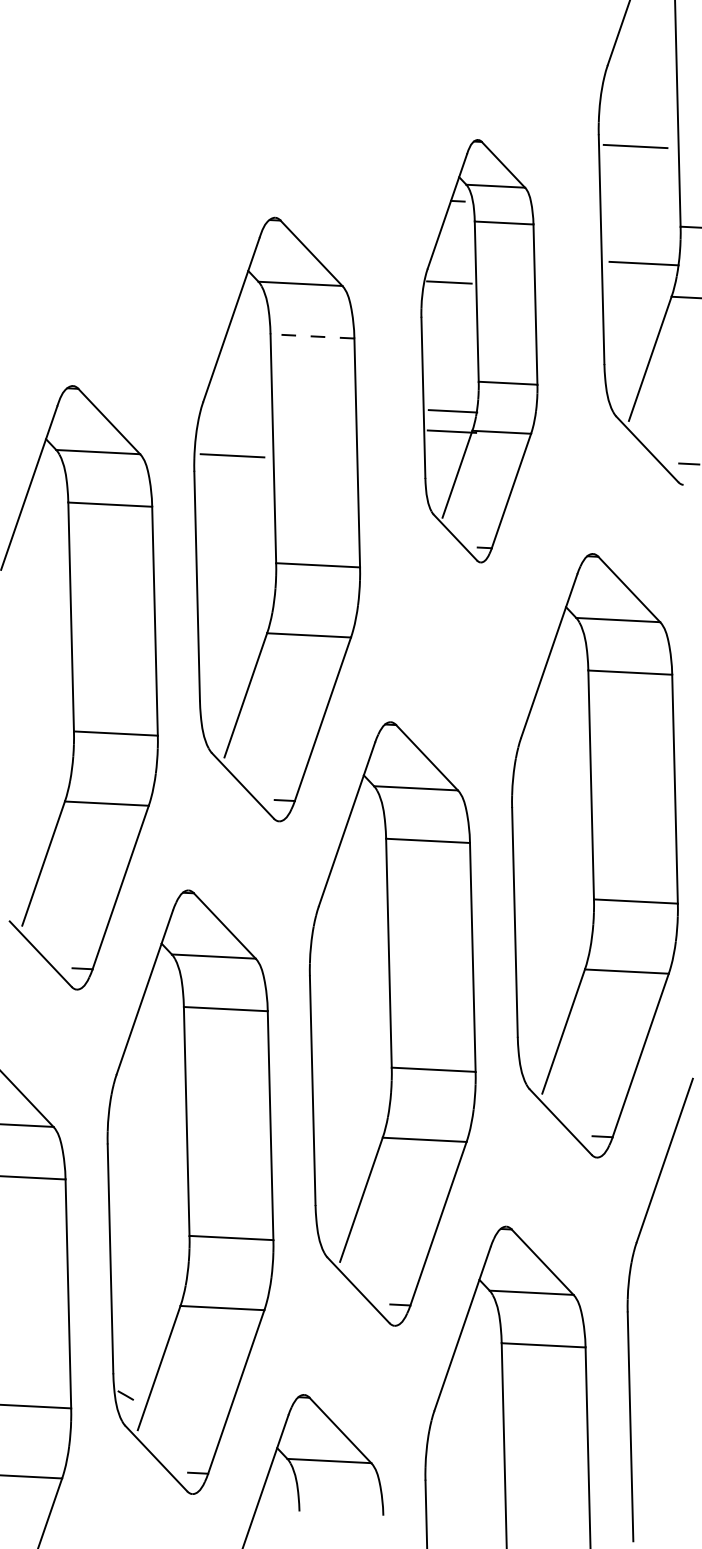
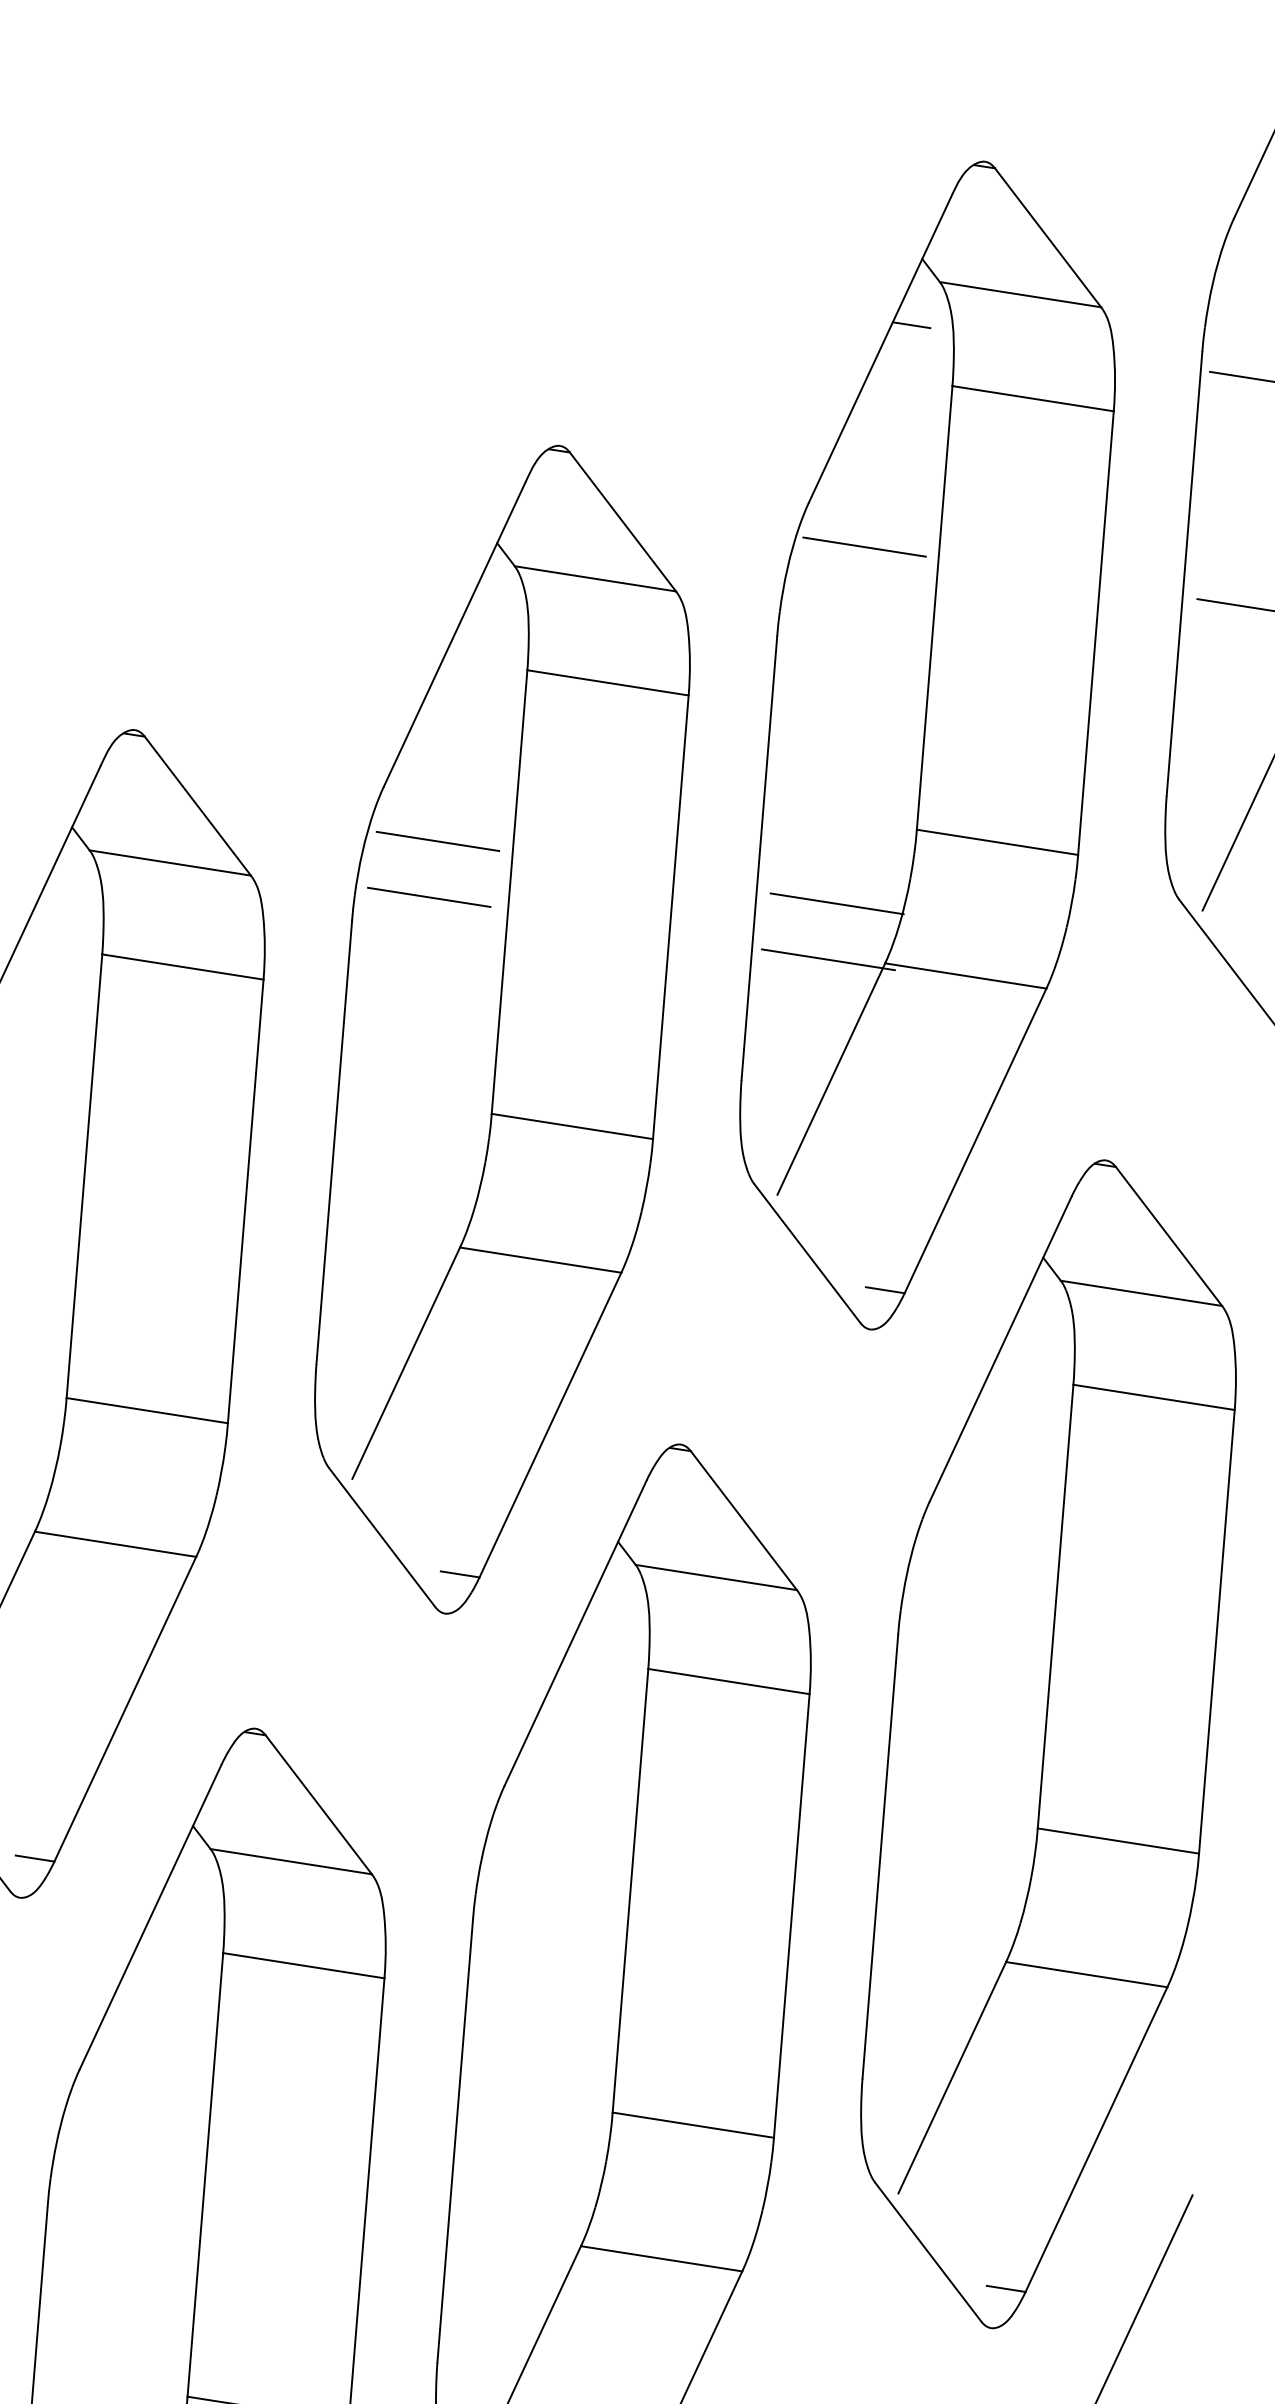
line: (312, 336) -> (608, 683), dashed -> solid
part: (479, 350) -> (928, 744), size x1.43
line: (233, 426) -> (437, 840), added

